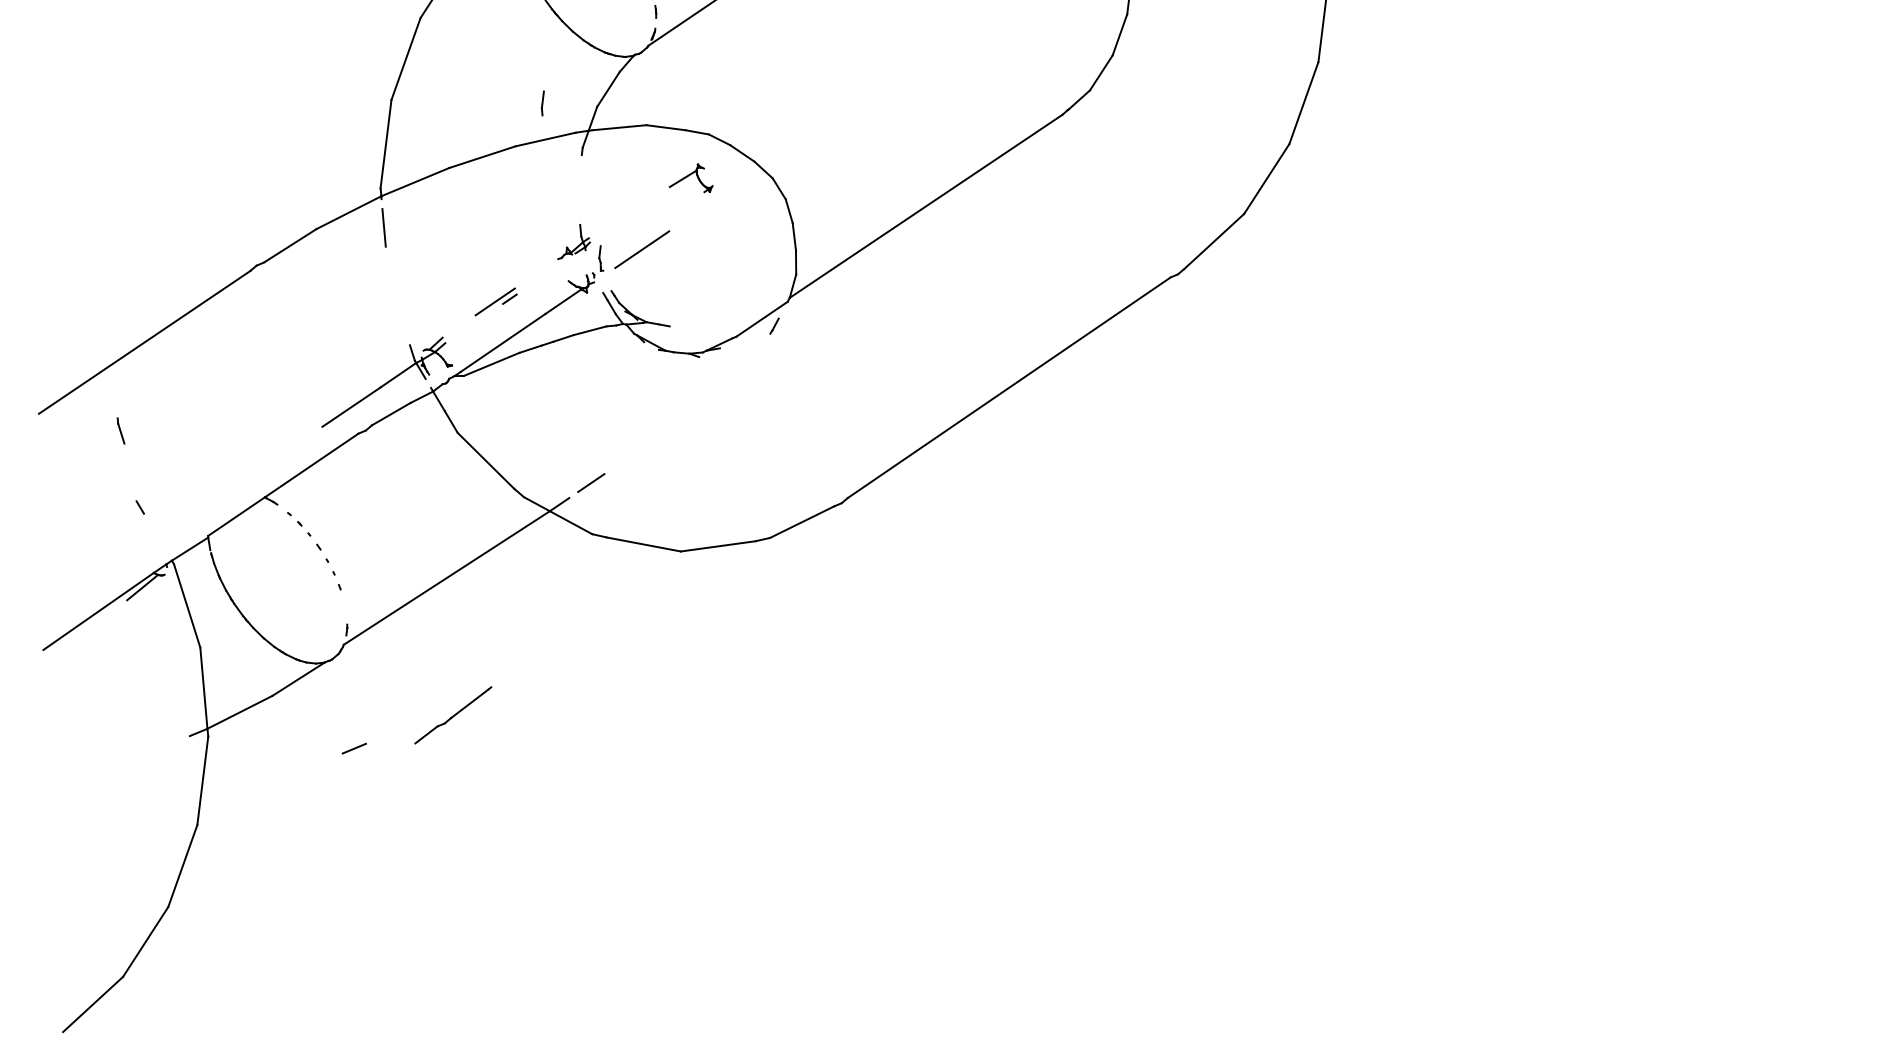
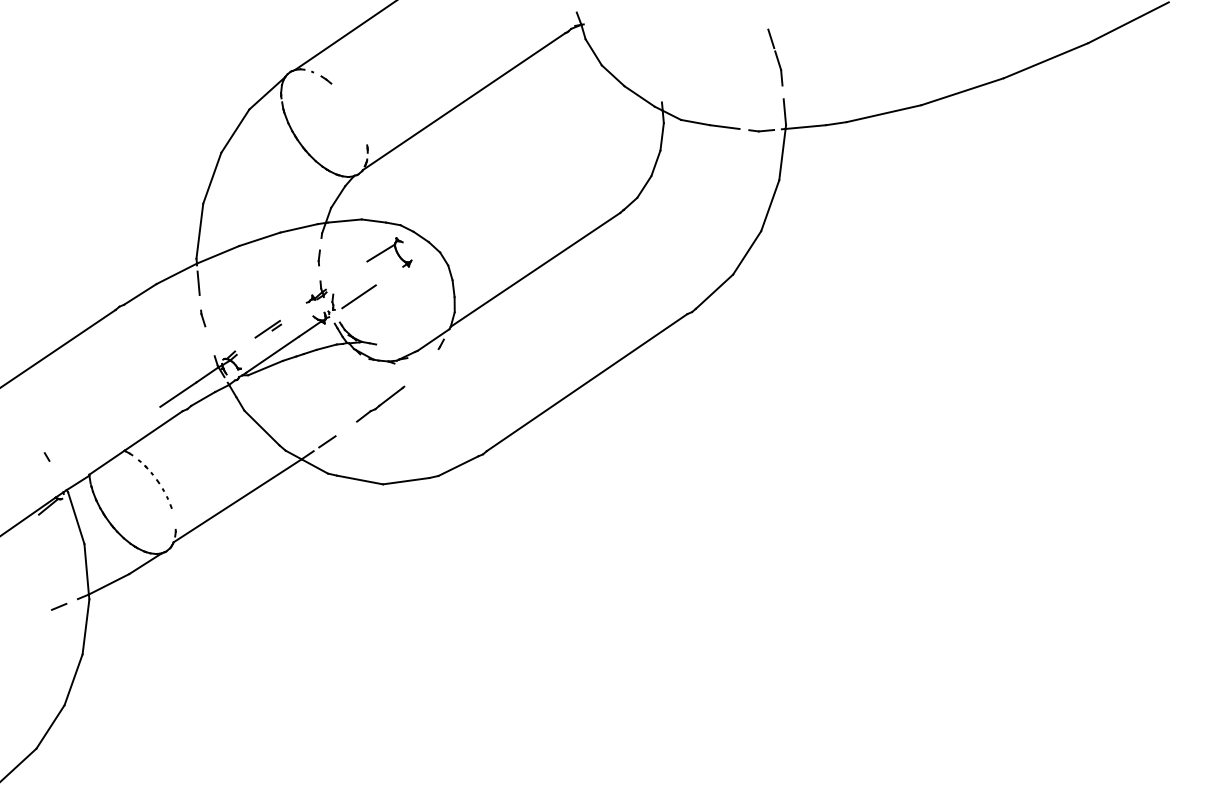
line: (541, 102) -> (318, 257), moved
part: (691, 178) -> (389, 252), size x1.67
line: (121, 431) -> (203, 318), moved
part: (453, 714) -> (380, 403), moved
line: (353, 748) -> (58, 606), moved

